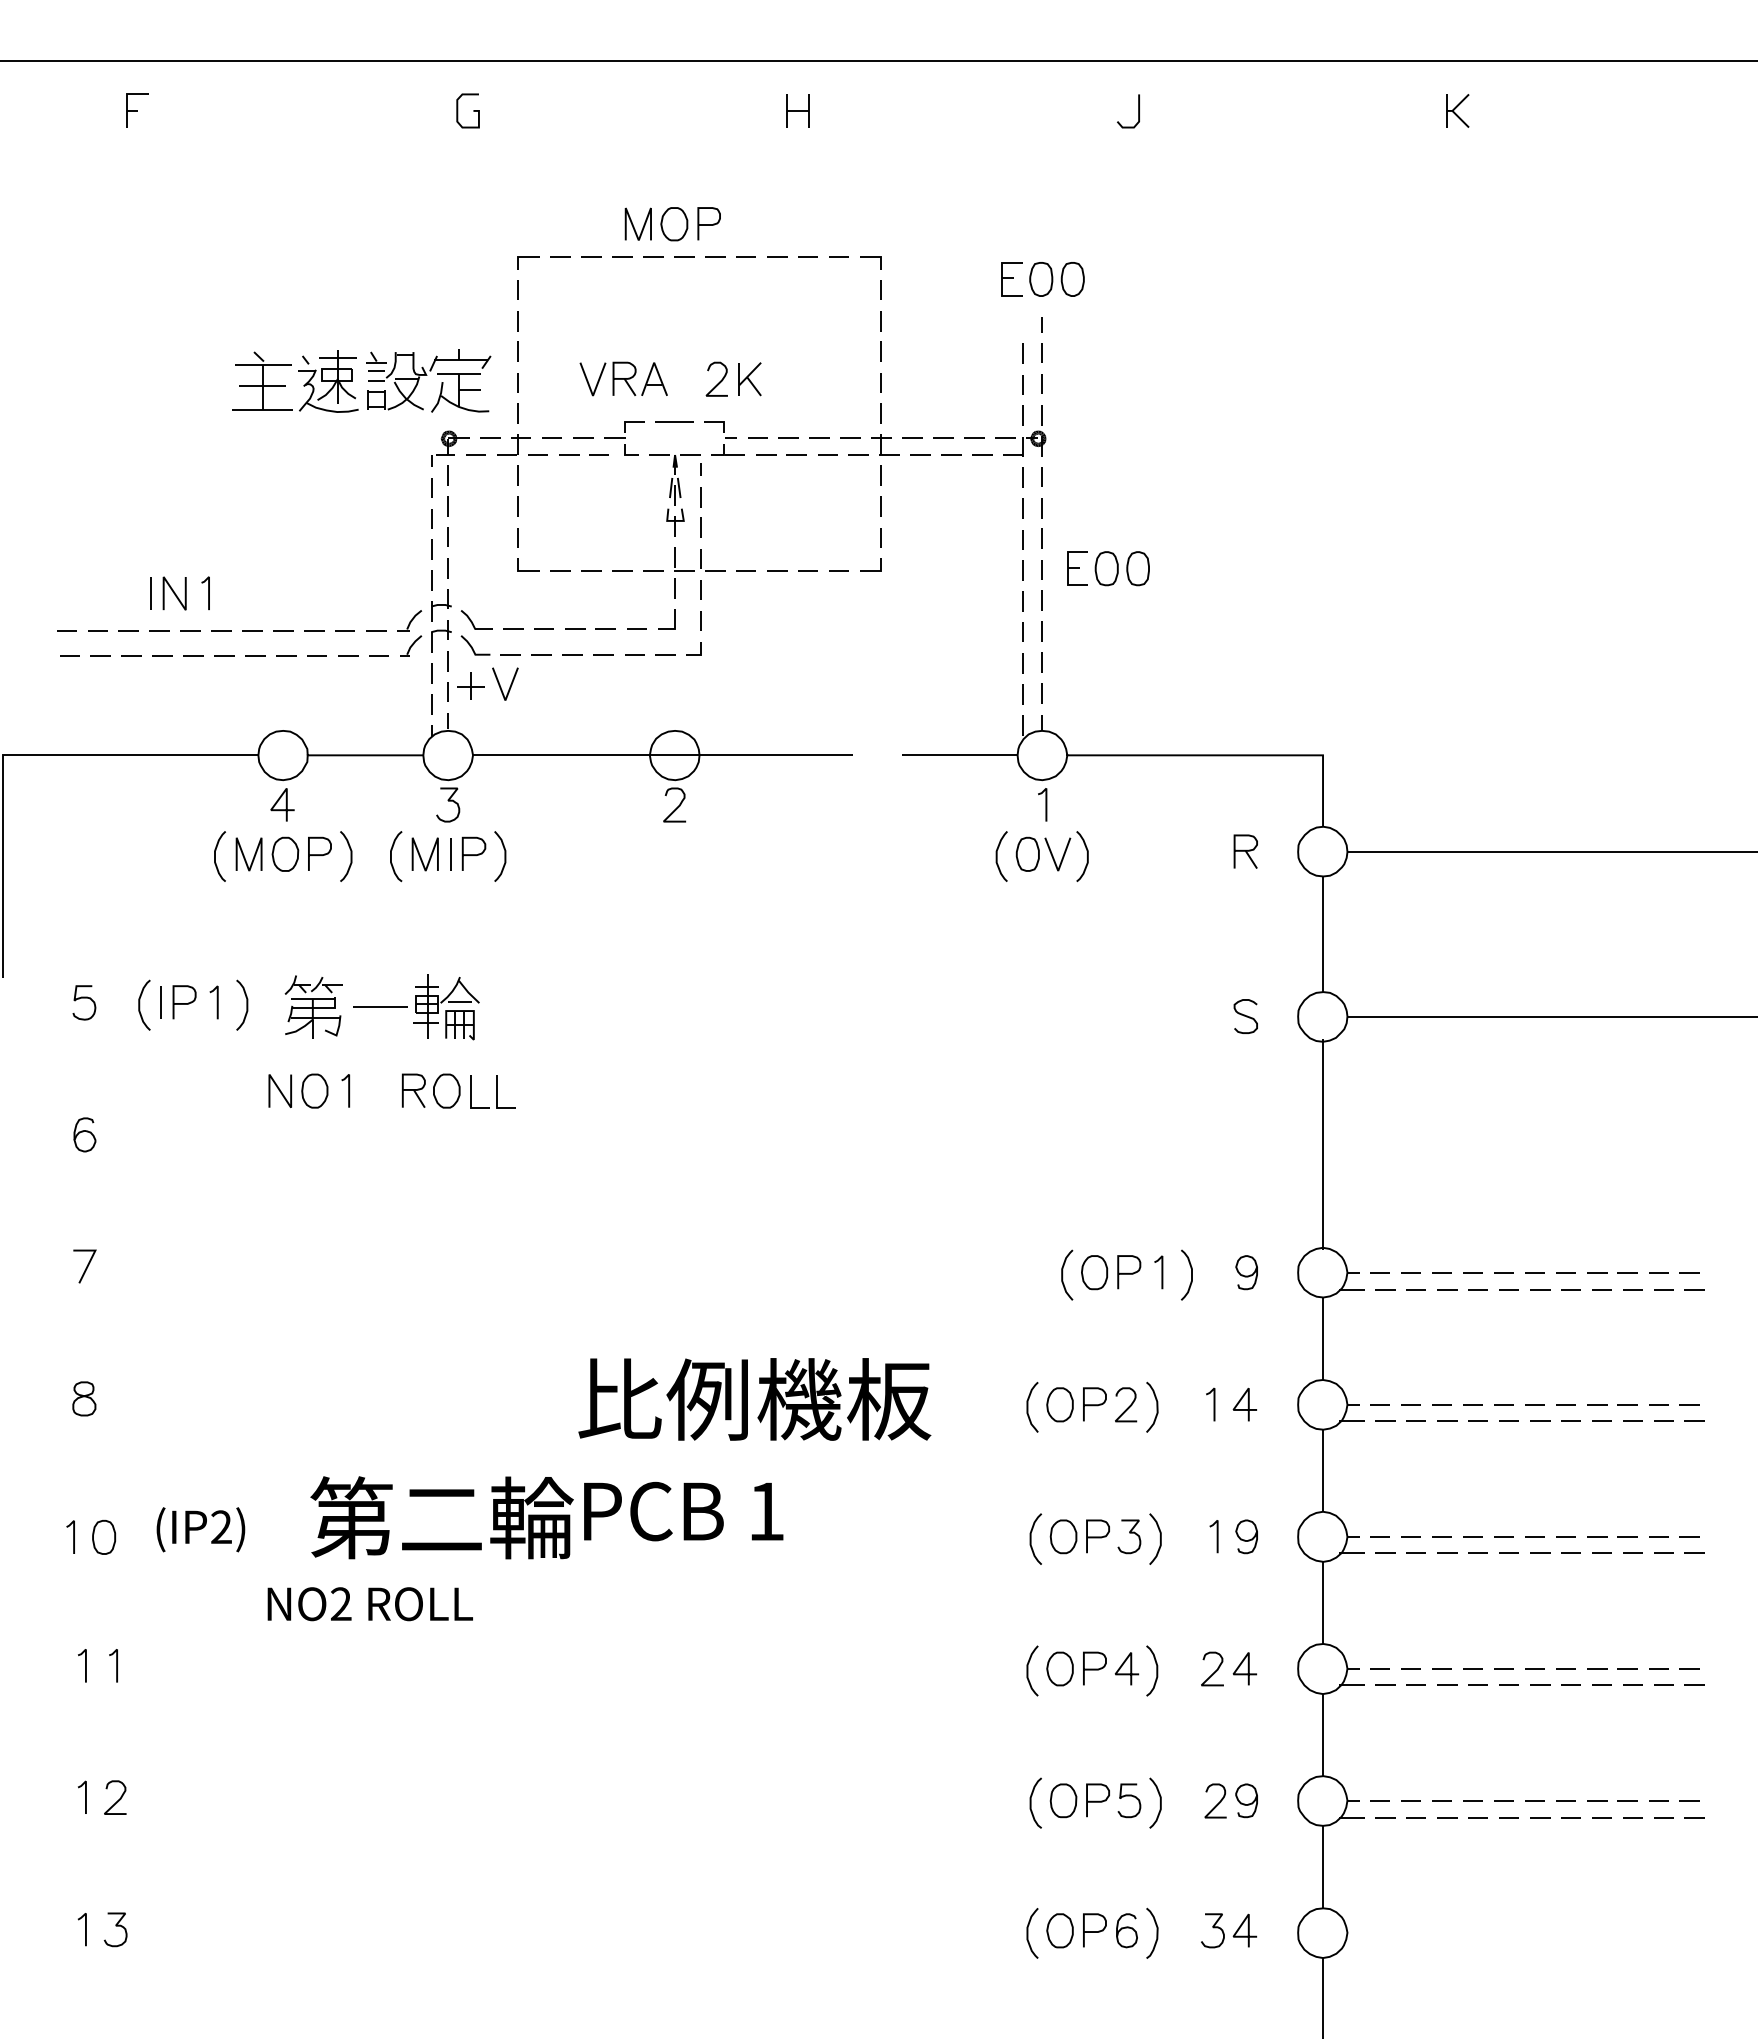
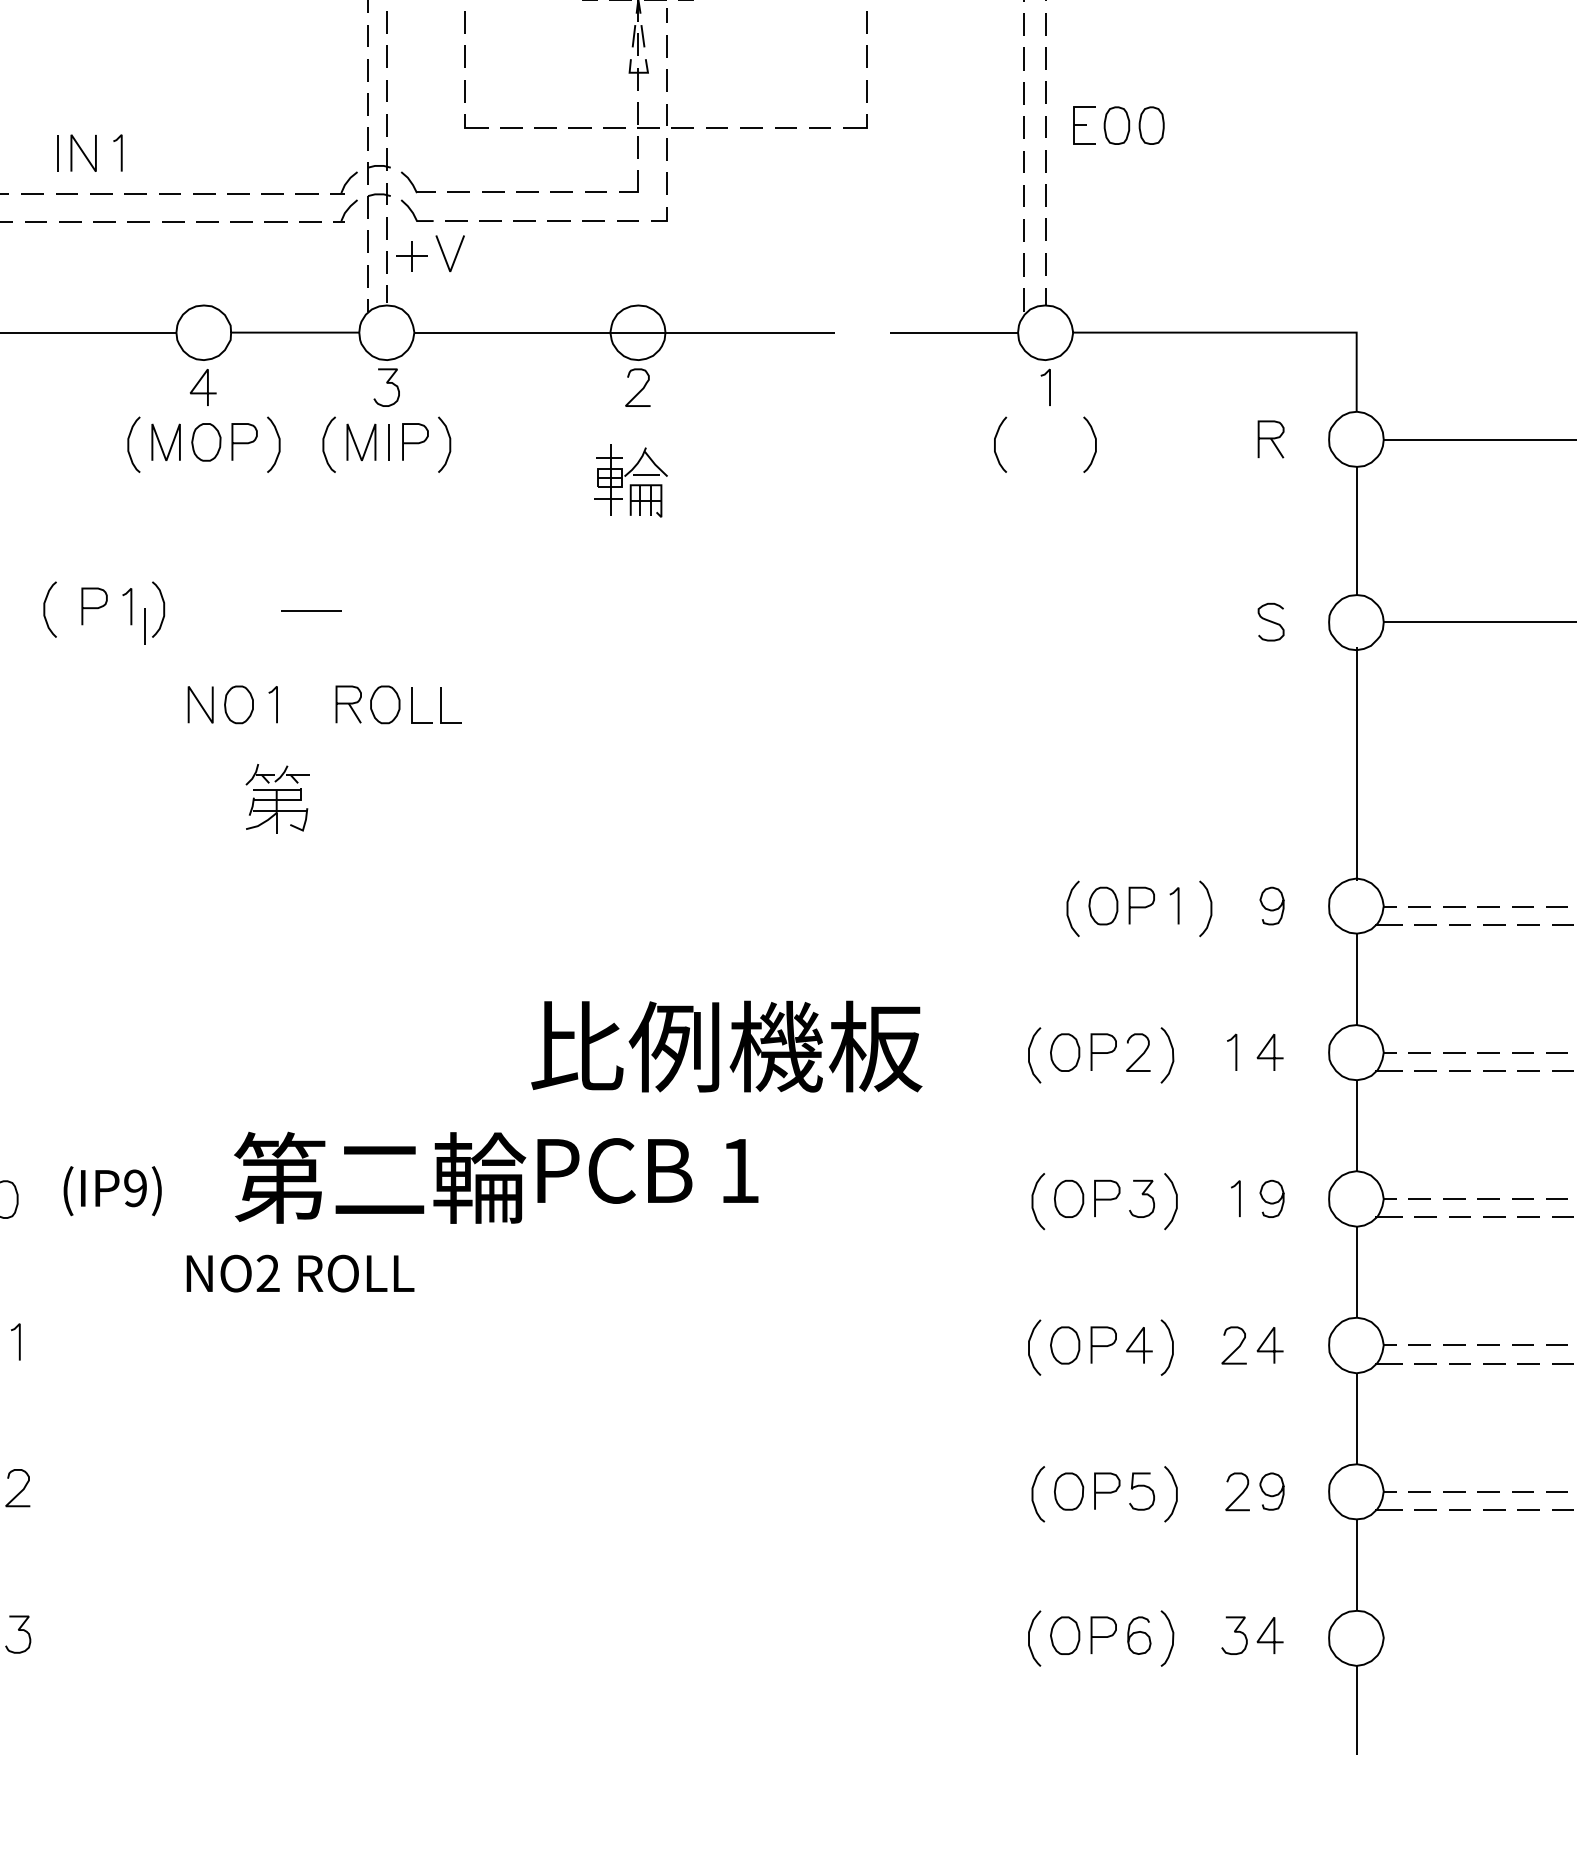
part: (1043, 853) -> (1046, 441), removed
line: (160, 1002) -> (144, 626), moved
part: (313, 1006) -> (277, 798), moved
part: (446, 1007) -> (631, 481), moved
text: (221, 1527) -> (135, 1188), (IP2) -> (IP9)

